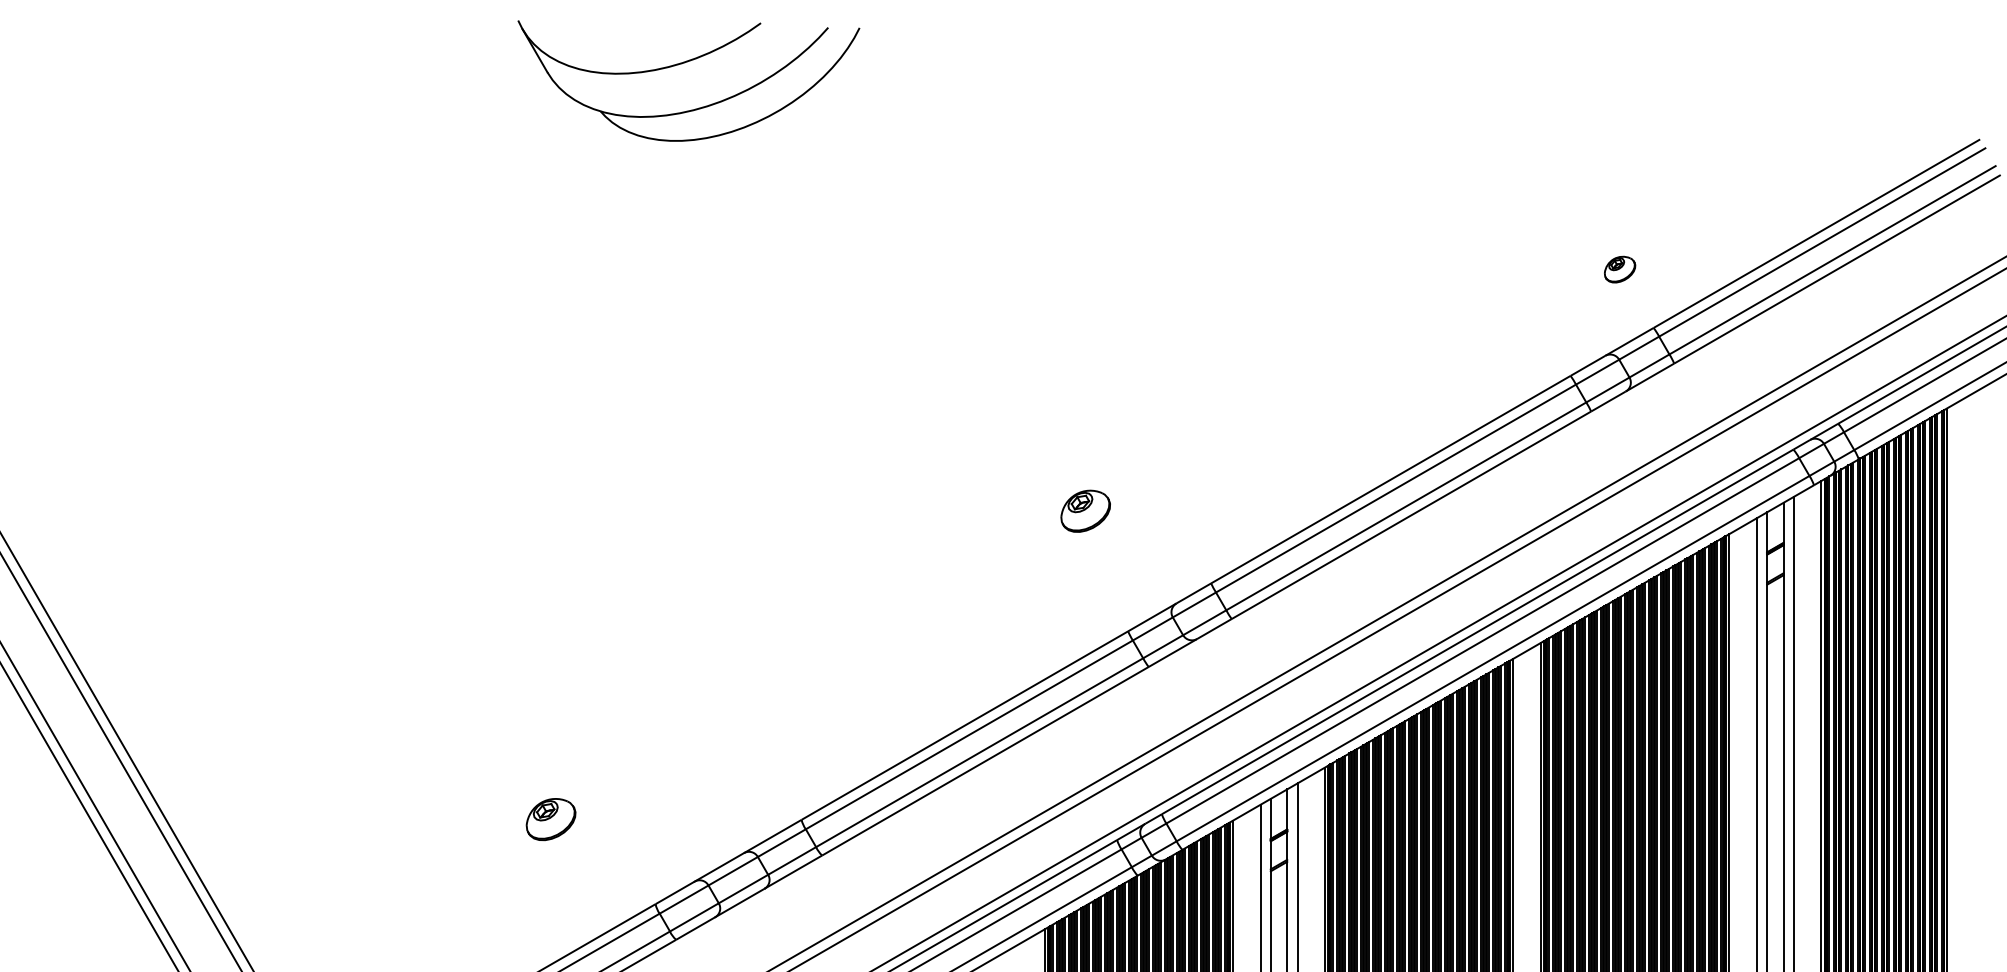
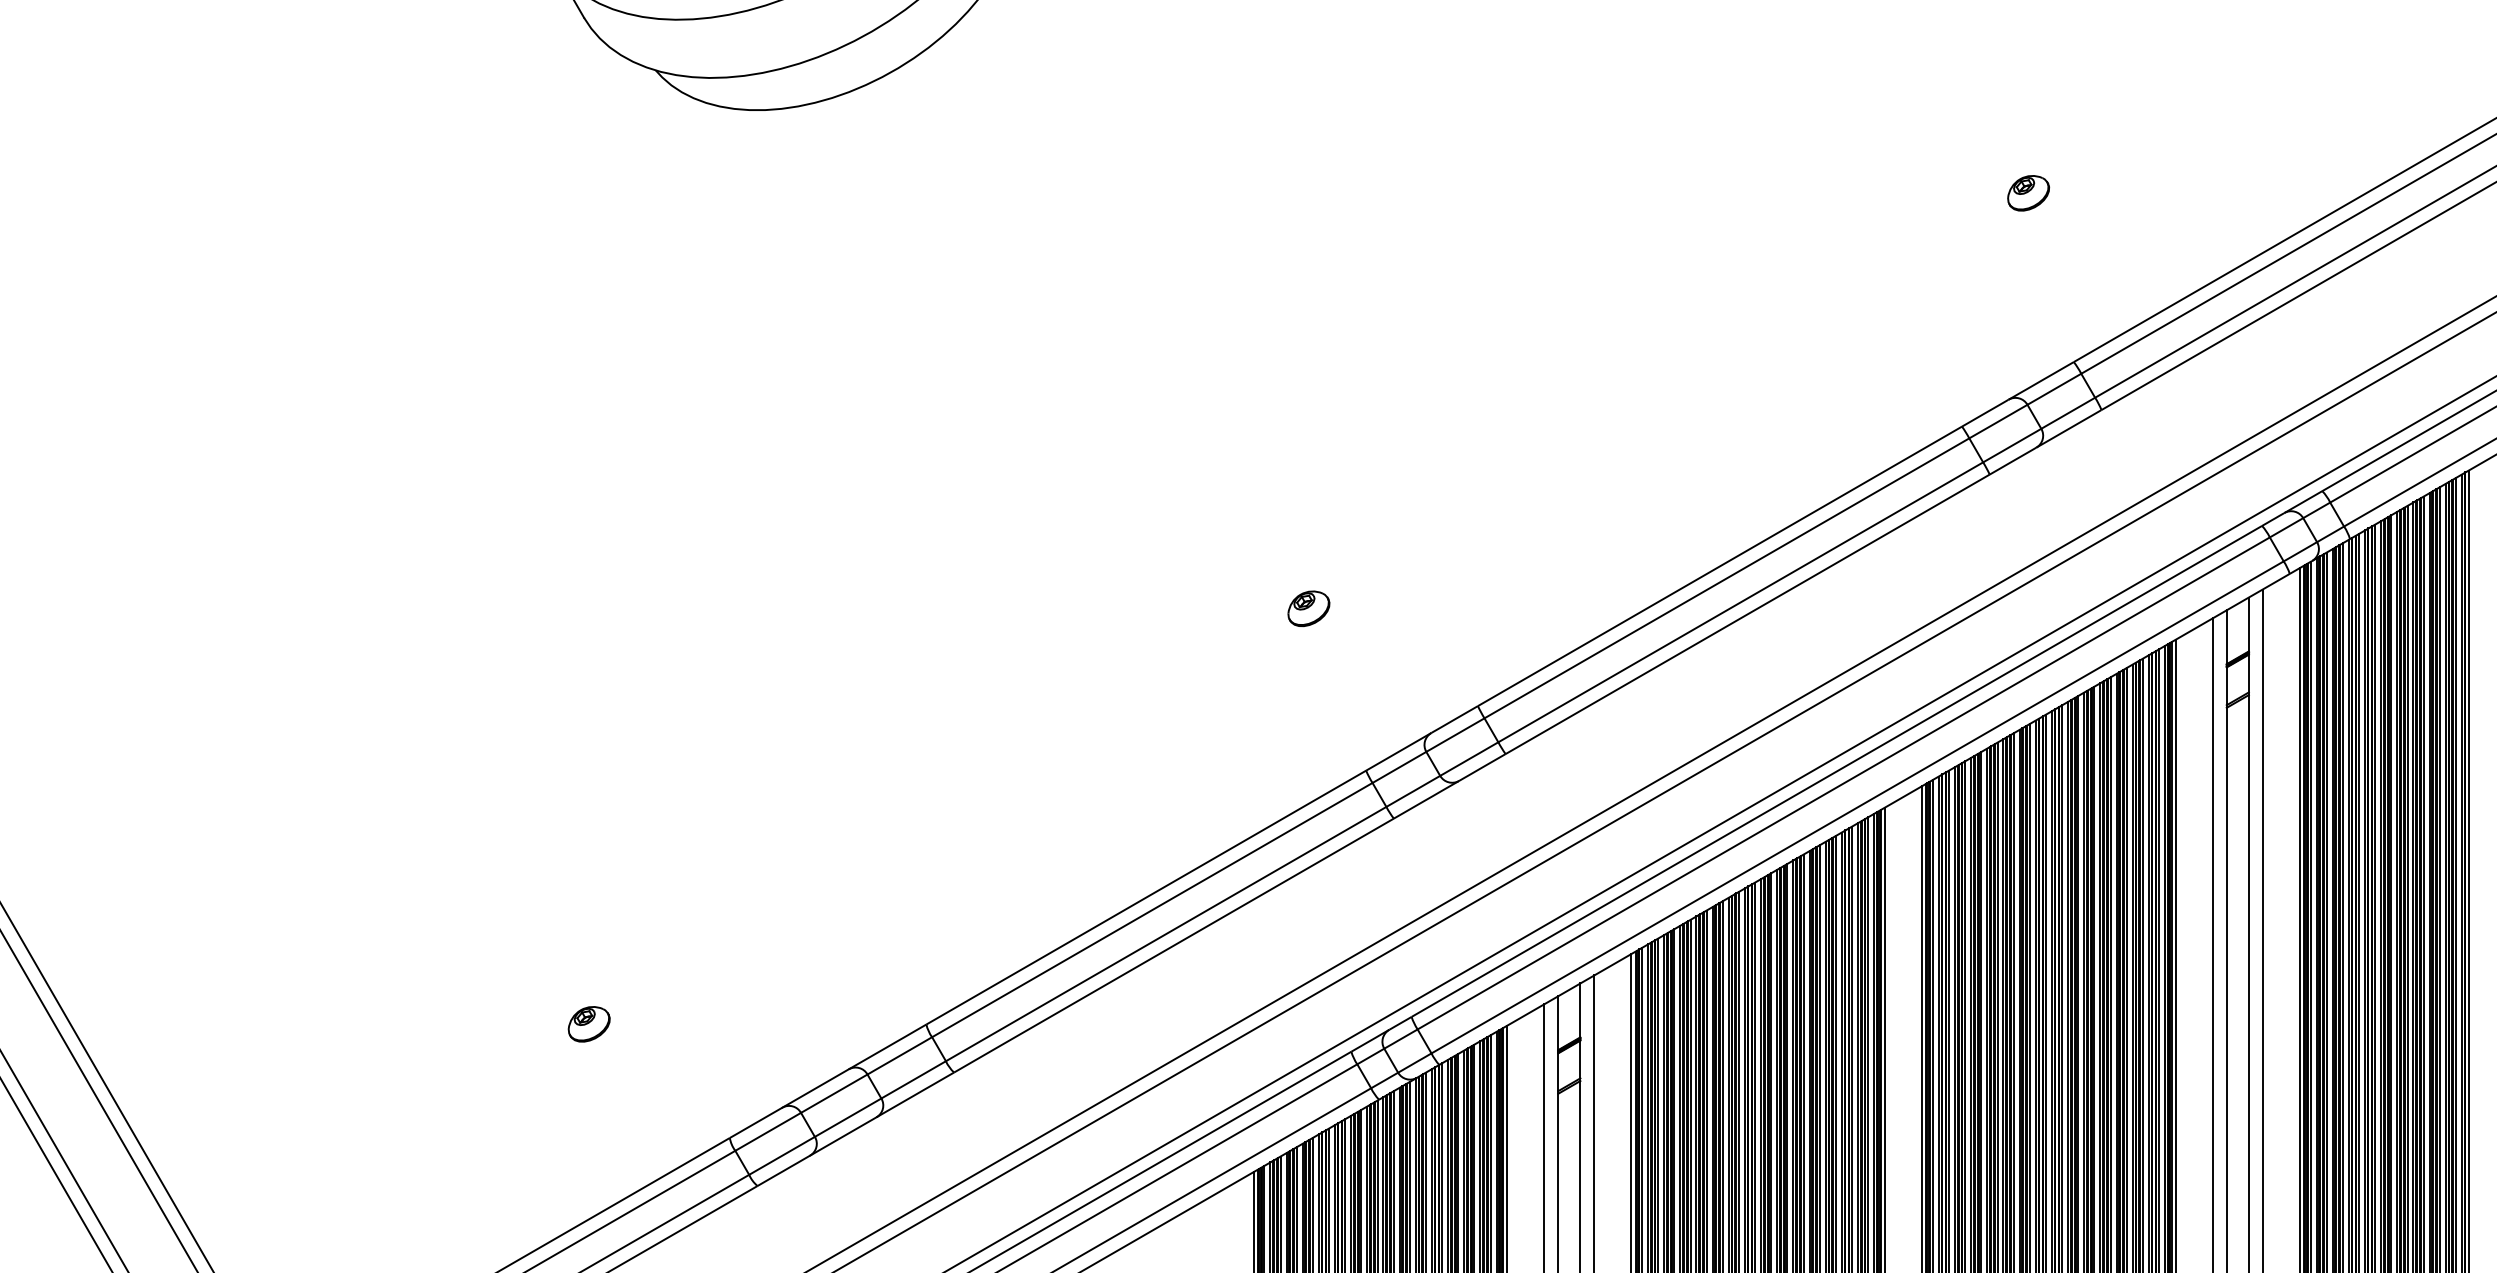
part: (1620, 269) -> (2029, 193), moved
part: (1085, 510) -> (1308, 607), size x0.62
part: (551, 819) -> (589, 1024), size x0.62

